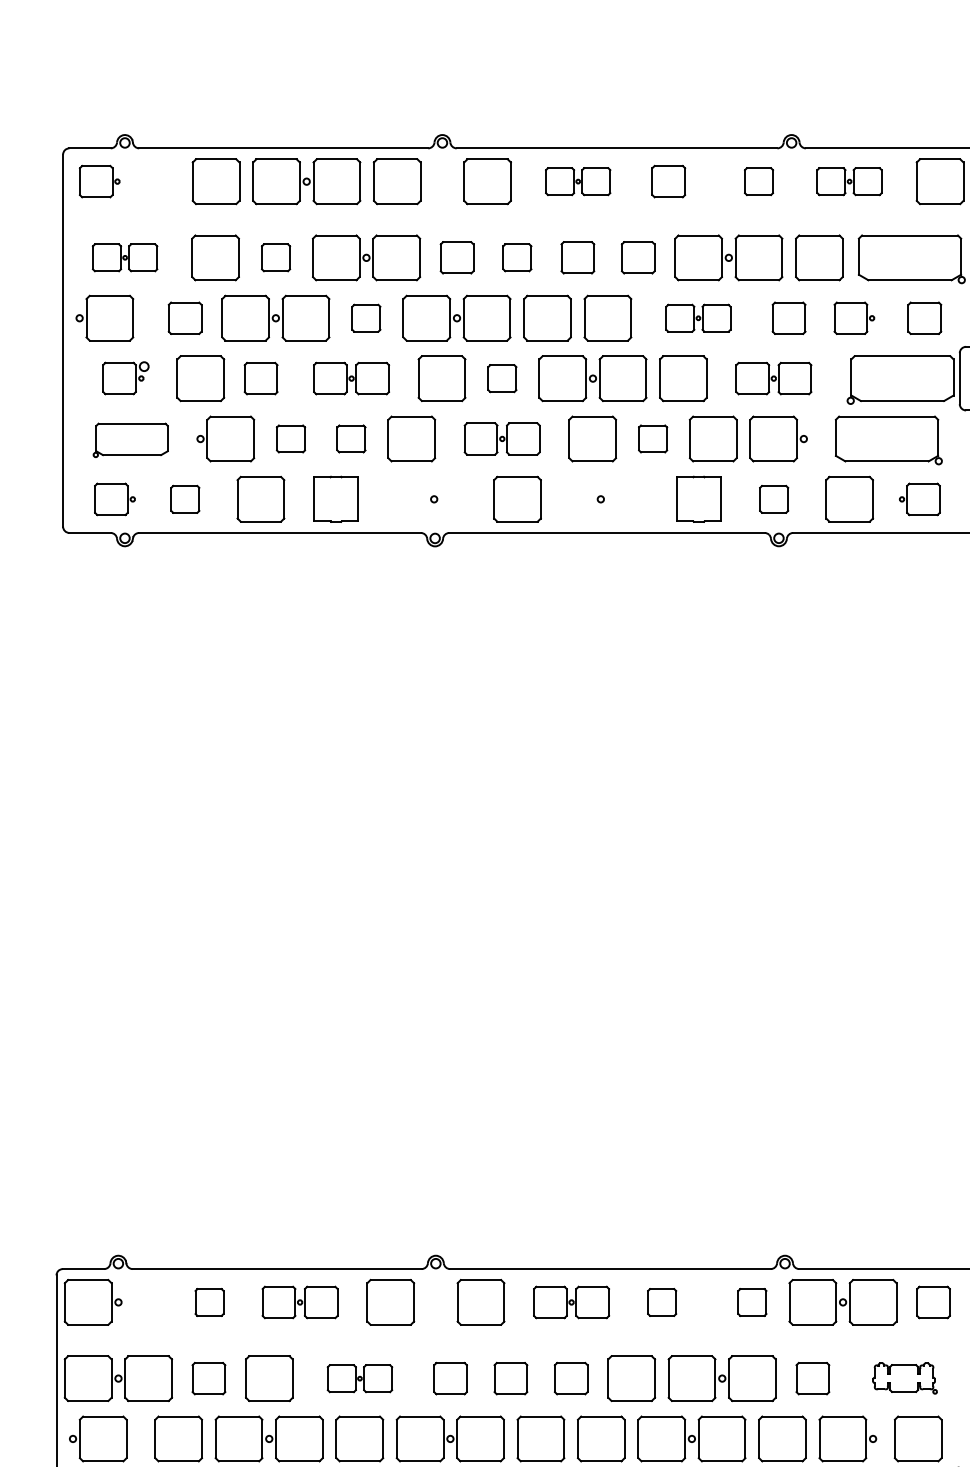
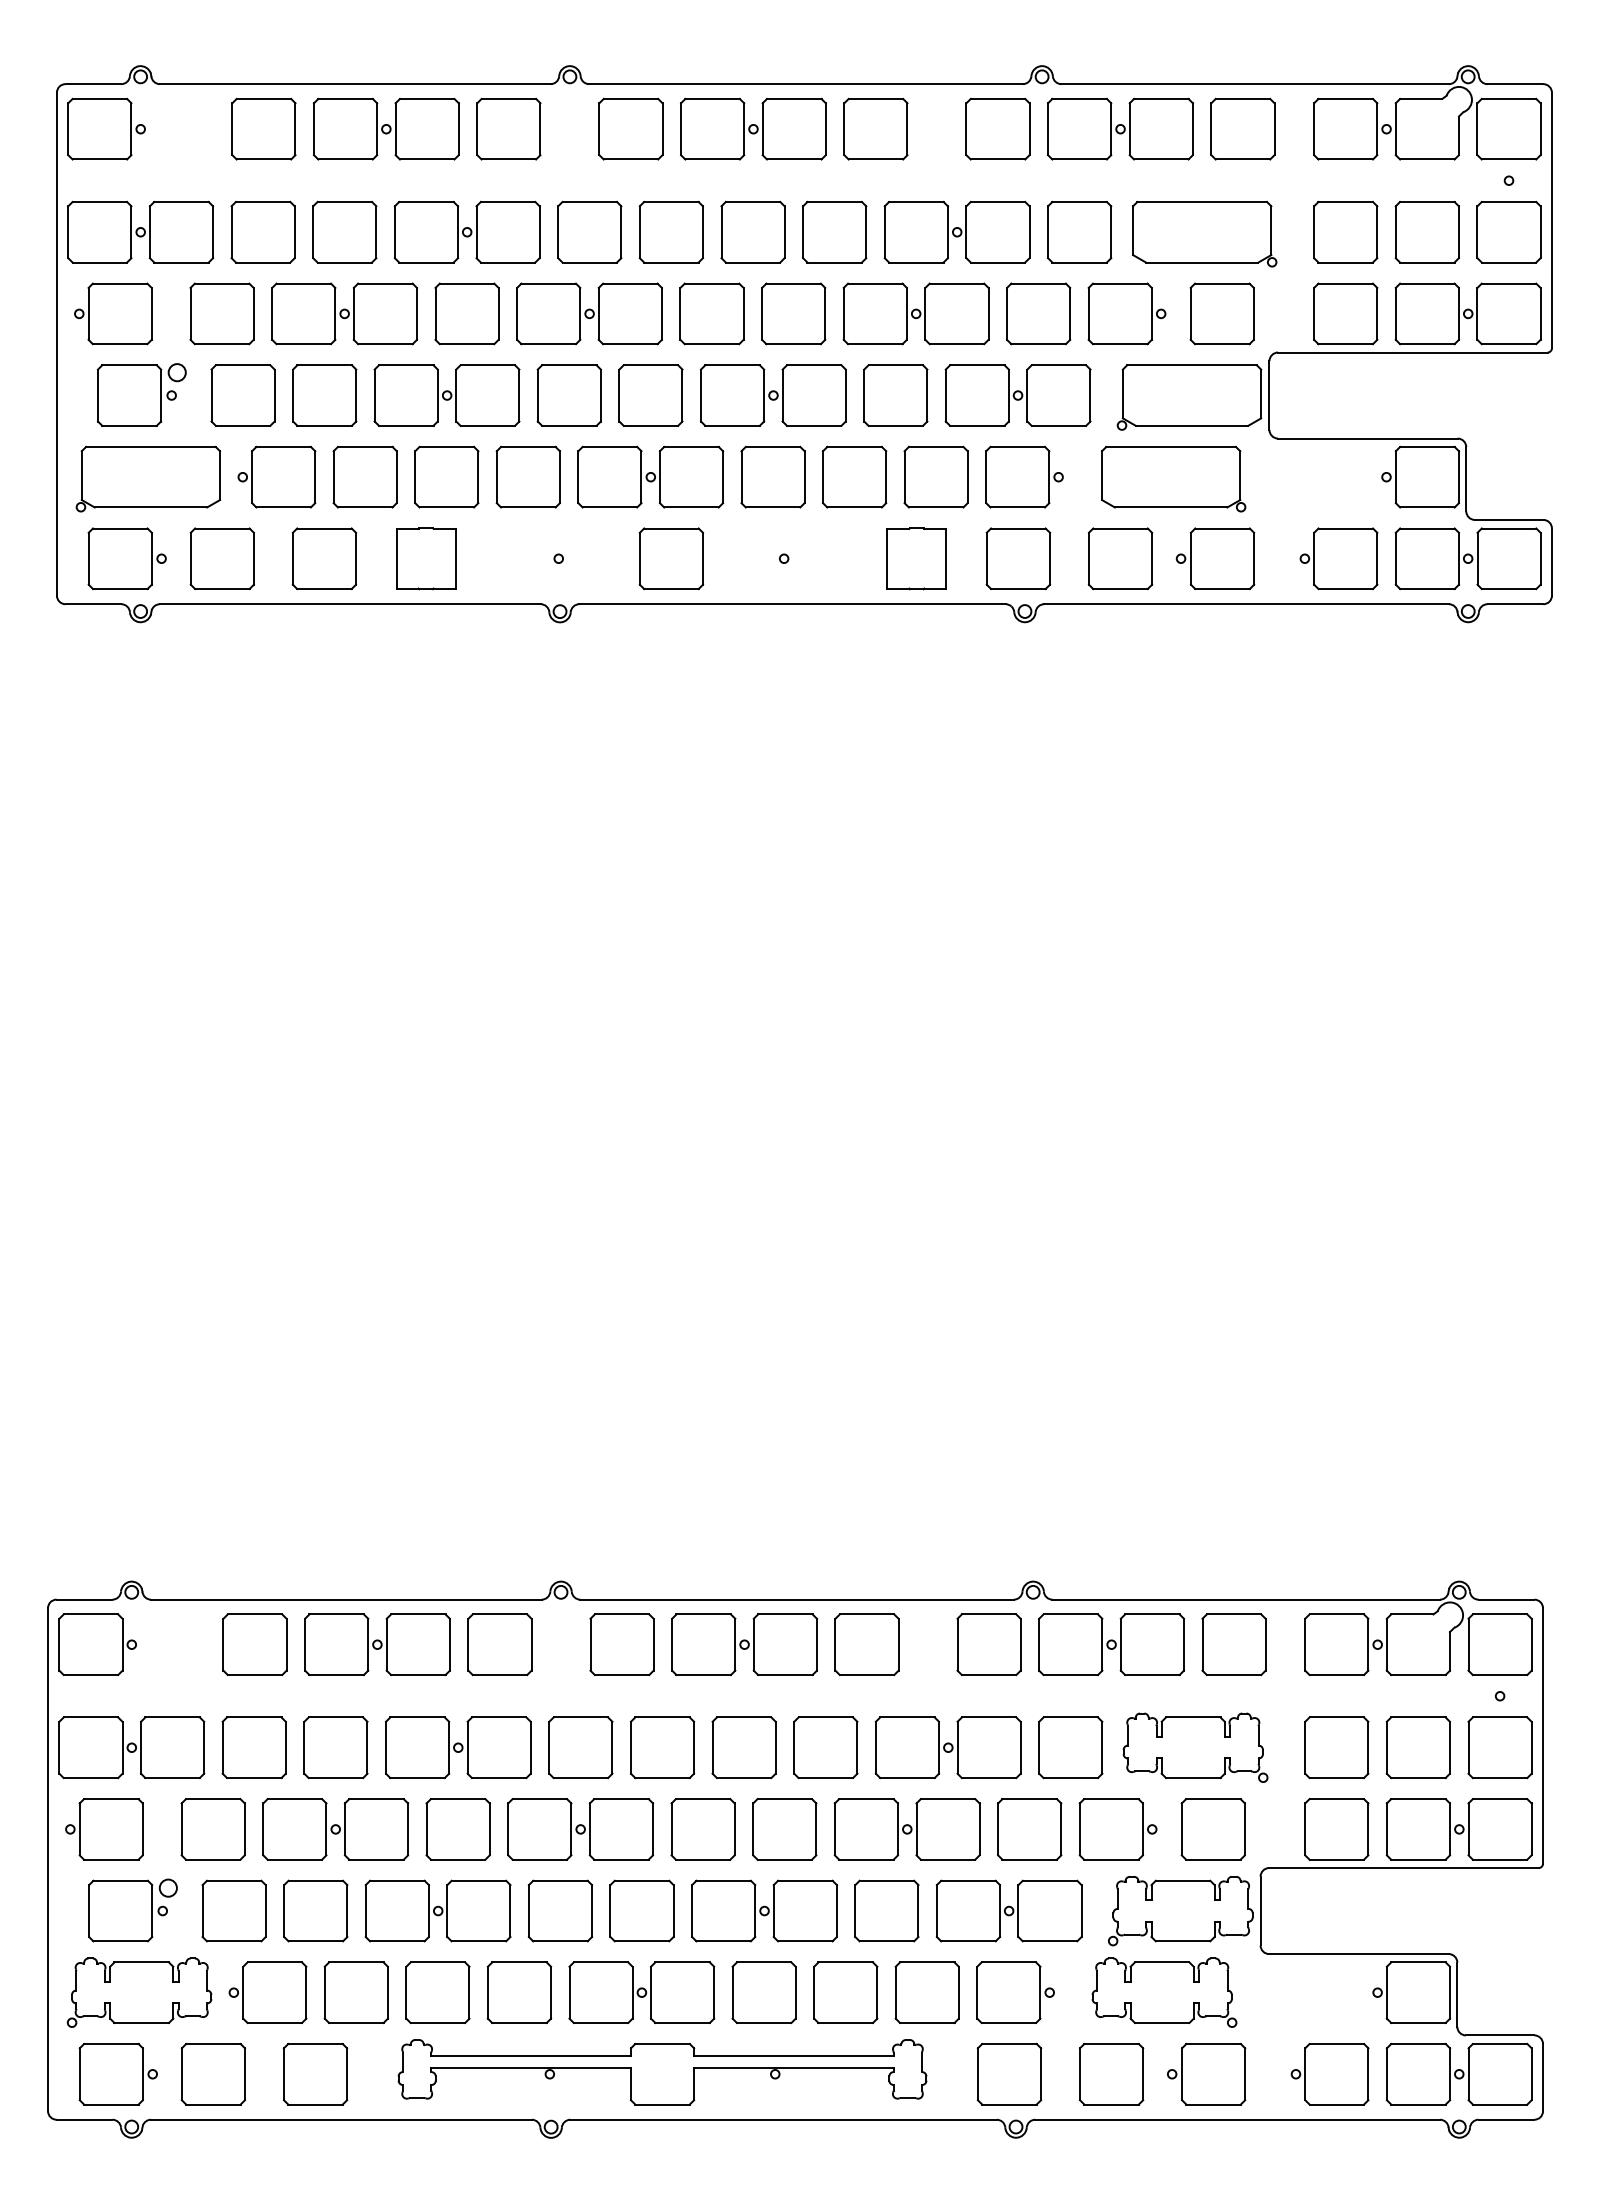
part: (99, 181) -> (106, 128), size x1.43
part: (578, 181) -> (753, 128), size x1.67
part: (668, 181) -> (875, 128), size x1.43
part: (758, 181) -> (997, 128), size x1.67
part: (849, 181) -> (1120, 128), size x1.67
part: (124, 257) -> (140, 231), size x1.67
part: (275, 257) -> (344, 231), size x1.67
part: (456, 257) -> (589, 231), size x1.43
part: (516, 257) -> (670, 231), size x1.67
part: (577, 257) -> (752, 231), size x1.43
part: (638, 257) -> (834, 231), size x1.43
part: (184, 317) -> (221, 313), size x1.43
part: (365, 317) -> (466, 313), size x1.67
part: (698, 317) -> (915, 313), size x1.67
part: (788, 317) -> (1038, 313), size x1.43
part: (854, 317) -> (1126, 313), size x1.43
part: (924, 317) -> (1221, 313), size x1.43
part: (125, 377) -> (141, 394), size x1.43
part: (260, 378) -> (324, 395), size x1.43
part: (351, 378) -> (446, 395), size x1.43
part: (502, 378) -> (650, 395), size x1.67
part: (773, 378) -> (1017, 395), size x1.43
part: (290, 438) -> (364, 476), size x1.67
part: (351, 438) -> (446, 476), size x1.67
part: (502, 438) -> (650, 476), size x1.43
part: (652, 438) -> (854, 476), size x1.67
part: (130, 439) -> (148, 478), size x1.43
part: (114, 499) -> (126, 558), size x1.43
part: (184, 499) -> (221, 558), size x1.67
part: (774, 499) -> (1018, 558), size x1.67
part: (919, 499) -> (1215, 558), size x1.43
part: (209, 1302) -> (254, 1644), size x1.67
part: (300, 1302) -> (377, 1644), size x1.43
part: (571, 1302) -> (744, 1644), size x1.43
part: (661, 1302) -> (866, 1644), size x1.67
part: (751, 1302) -> (988, 1644), size x1.67
part: (933, 1302) -> (1233, 1644), size x1.43
part: (208, 1378) -> (253, 1747), size x1.43
part: (360, 1378) -> (458, 1747), size x1.67
part: (450, 1378) -> (580, 1747), size x1.43
part: (510, 1378) -> (662, 1747), size x1.43
part: (570, 1378) -> (743, 1747), size x1.43
part: (812, 1378) -> (1070, 1747), size x1.43
part: (905, 1378) -> (1195, 1747), size x1.67

